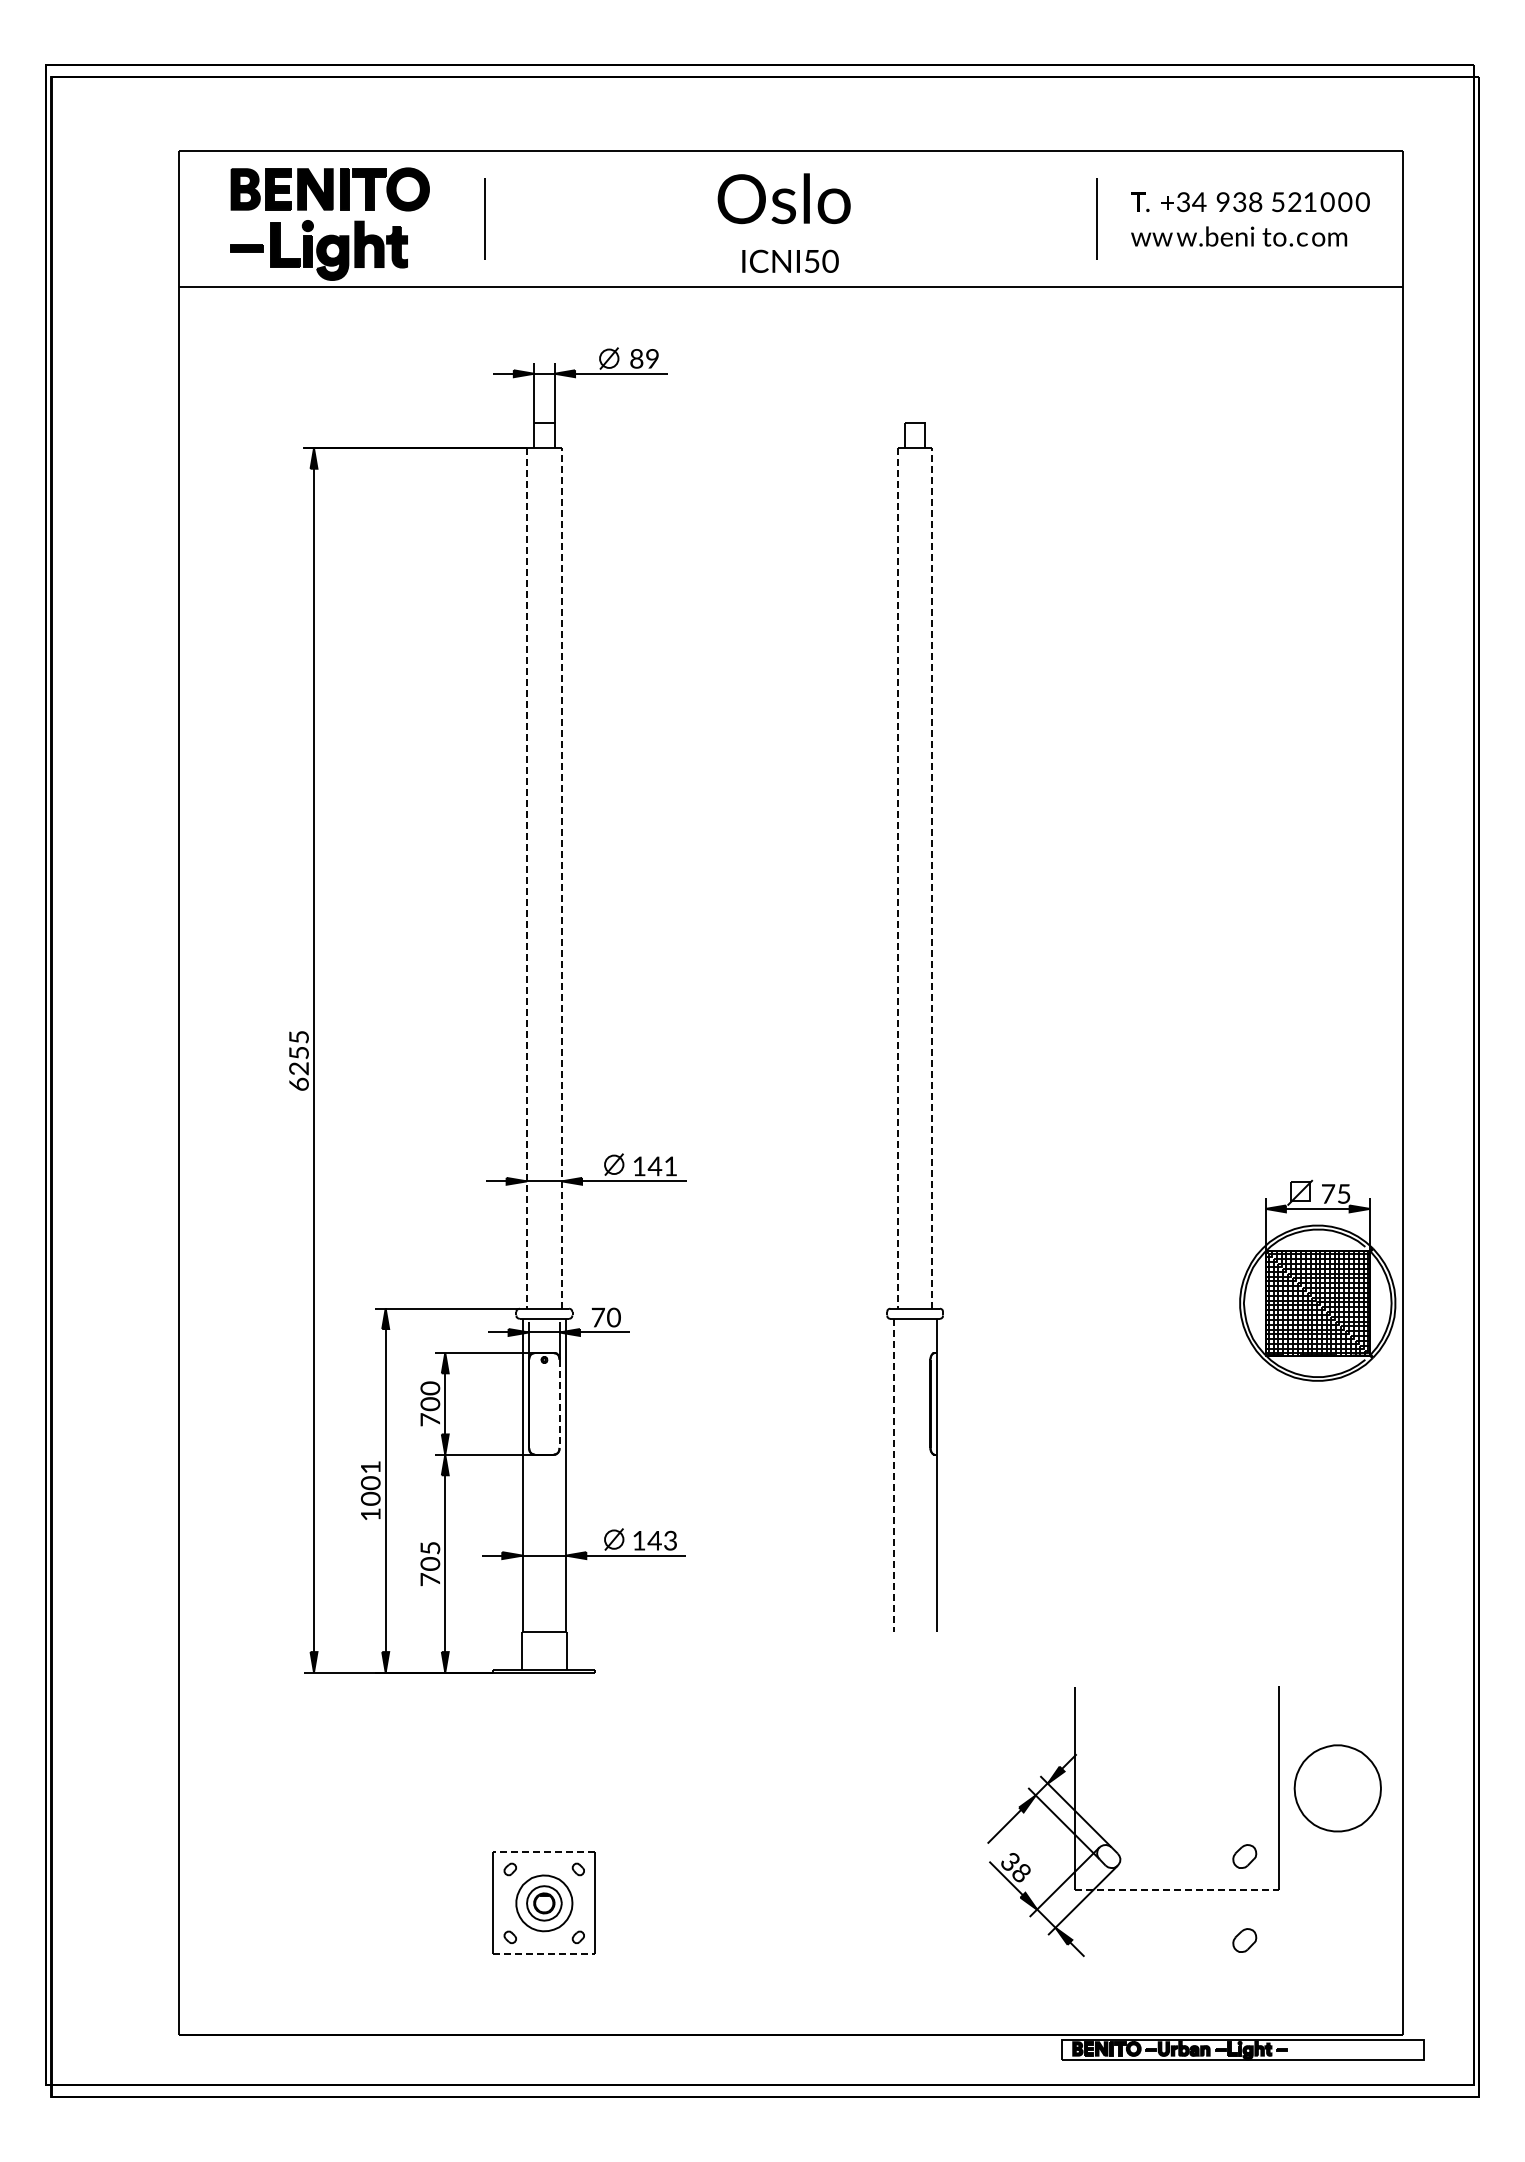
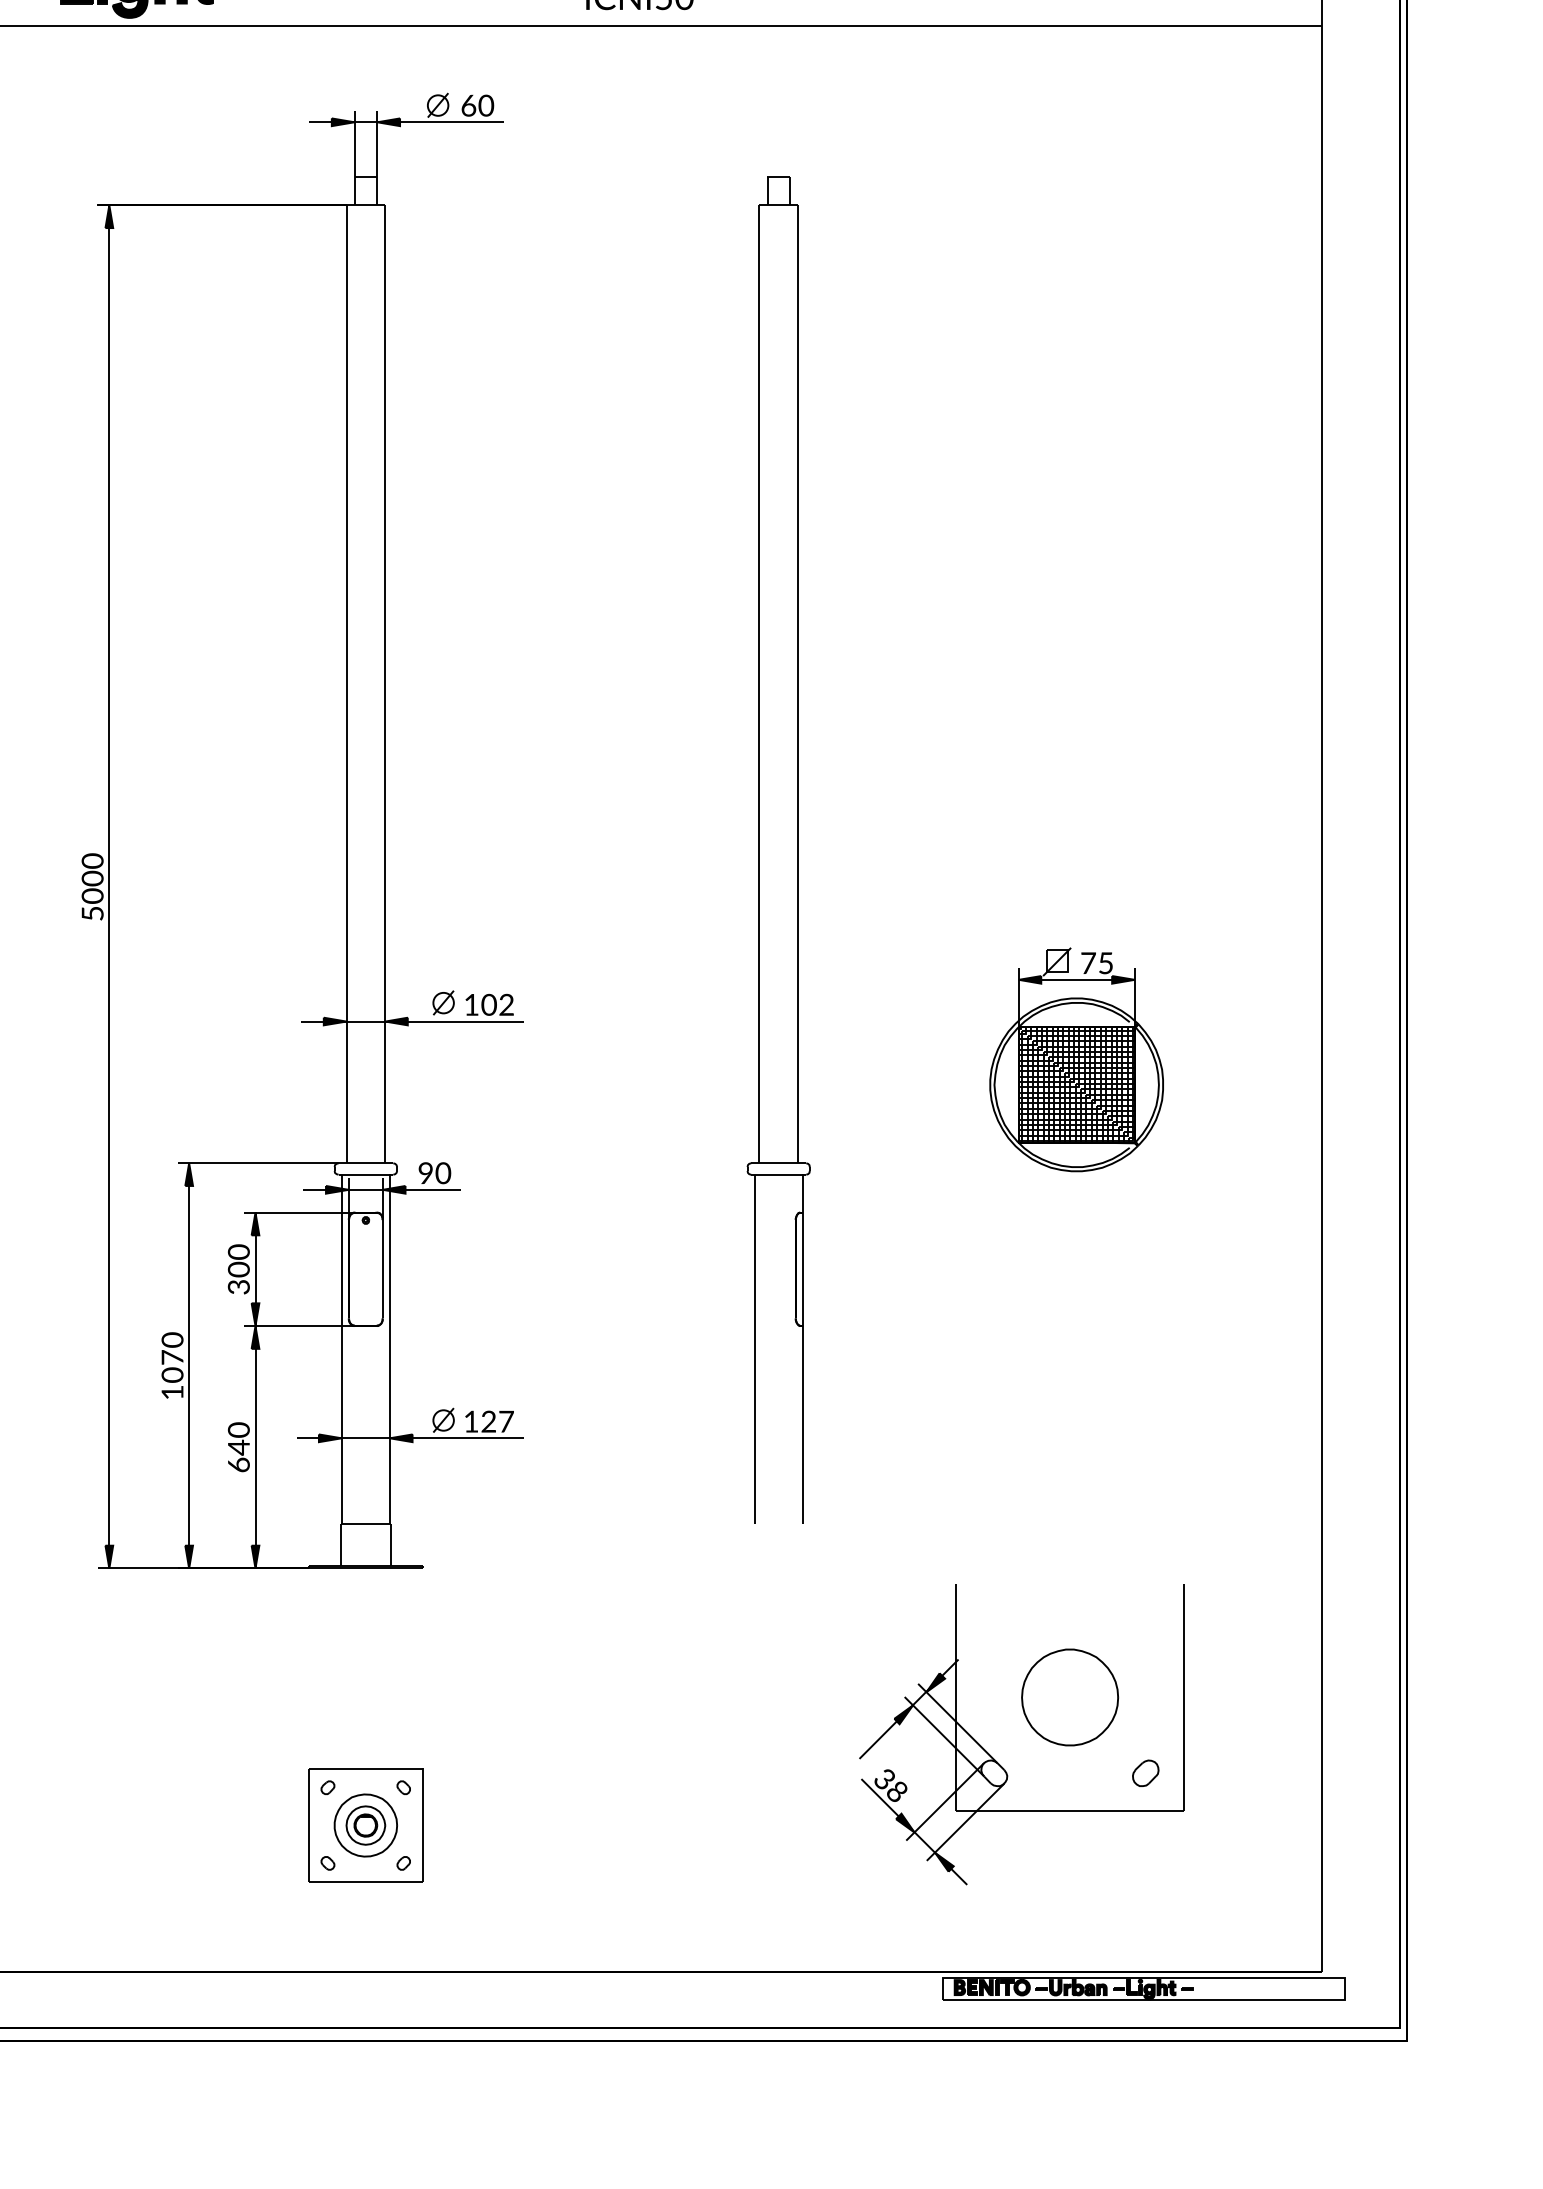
text: (644, 358) -> (477, 105), 89 -> 60
line: (561, 877) -> (384, 683), dashed -> solid
line: (932, 877) -> (798, 683), dashed -> solid
line: (527, 878) -> (347, 684), dashed -> solid
line: (897, 878) -> (759, 684), dashed -> solid
text: (298, 1060) -> (92, 886), 6255 -> 5000
text: (662, 1166) -> (497, 1005), 141 -> 102
part: (1317, 1280) -> (1076, 1059), moved
text: (597, 1317) -> (425, 1173), 70 -> 90
line: (559, 1404) -> (382, 1270), dashed -> solid
text: (430, 1419) -> (239, 1286), 700 -> 300
text: (370, 1475) -> (172, 1349), 1001 -> 1070
line: (893, 1475) -> (754, 1349), dashed -> solid
text: (662, 1540) -> (497, 1421), 143 -> 127
text: (430, 1563) -> (239, 1447), 705 -> 640
part: (1337, 1788) -> (1069, 1697), moved
line: (543, 1852) -> (364, 1768), dashed -> solid
line: (1177, 1890) -> (1070, 1811), dashed -> solid
part: (1244, 1940) -> (1145, 1866), removed
line: (544, 1954) -> (365, 1882), dashed -> solid

